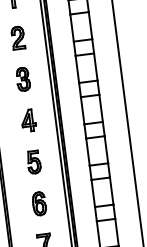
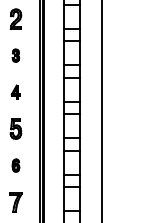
part: (22, 79) -> (15, 55), size x0.6
part: (28, 119) -> (15, 91), size x0.7
part: (38, 203) -> (15, 165), size x0.6

